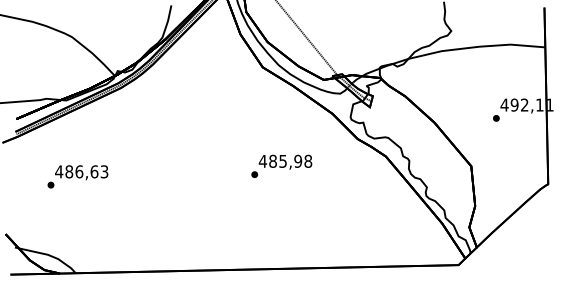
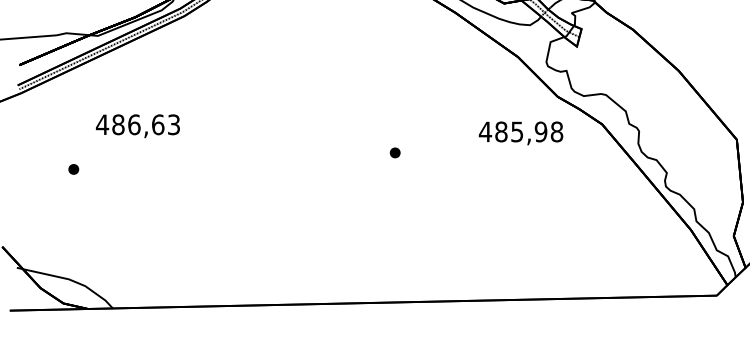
text: (285, 161) -> (521, 132), moved
text: (81, 172) -> (137, 125), moved

